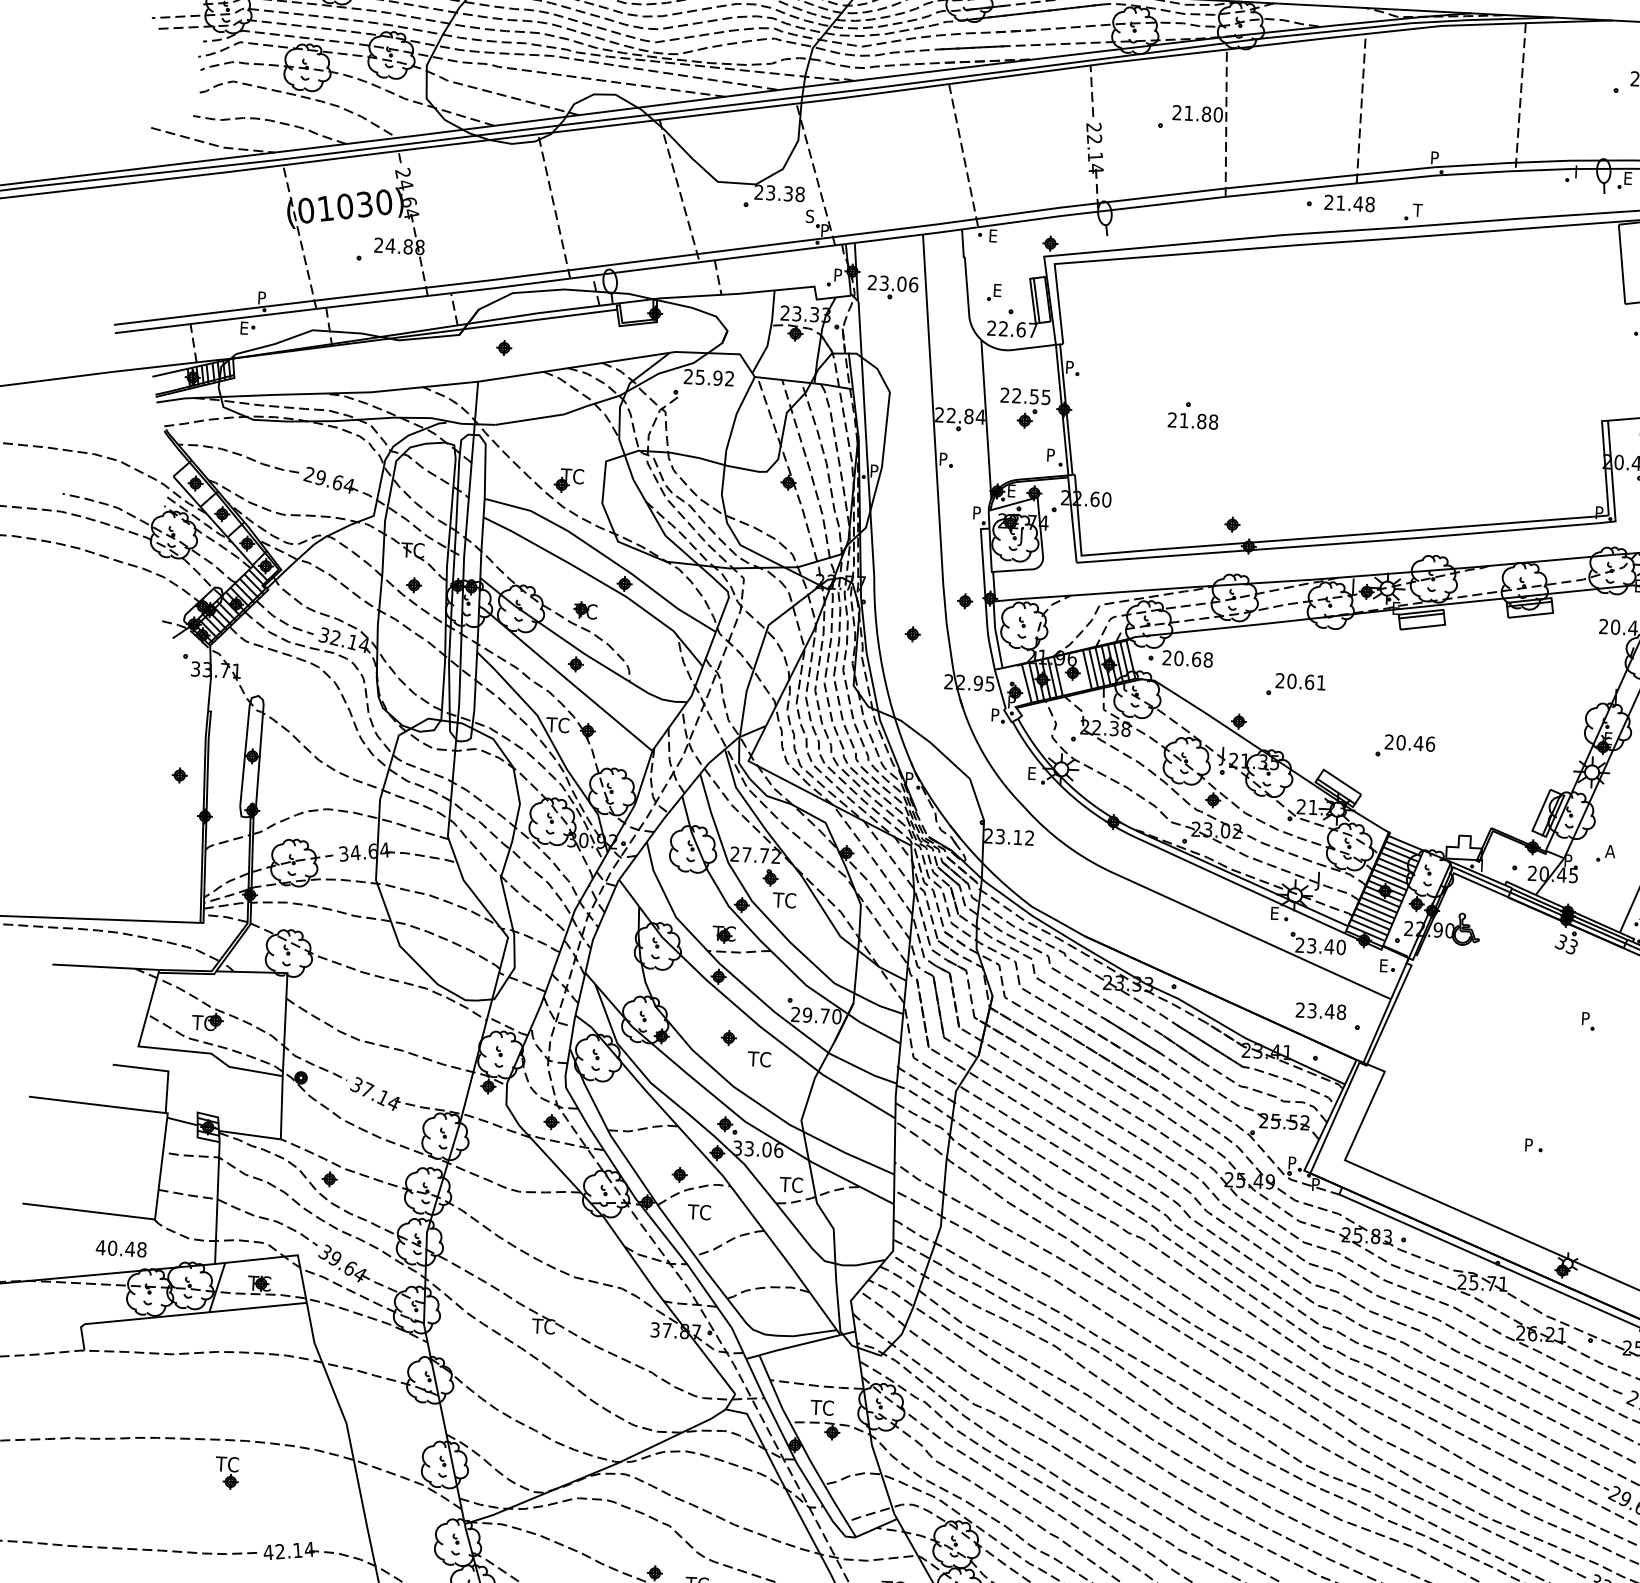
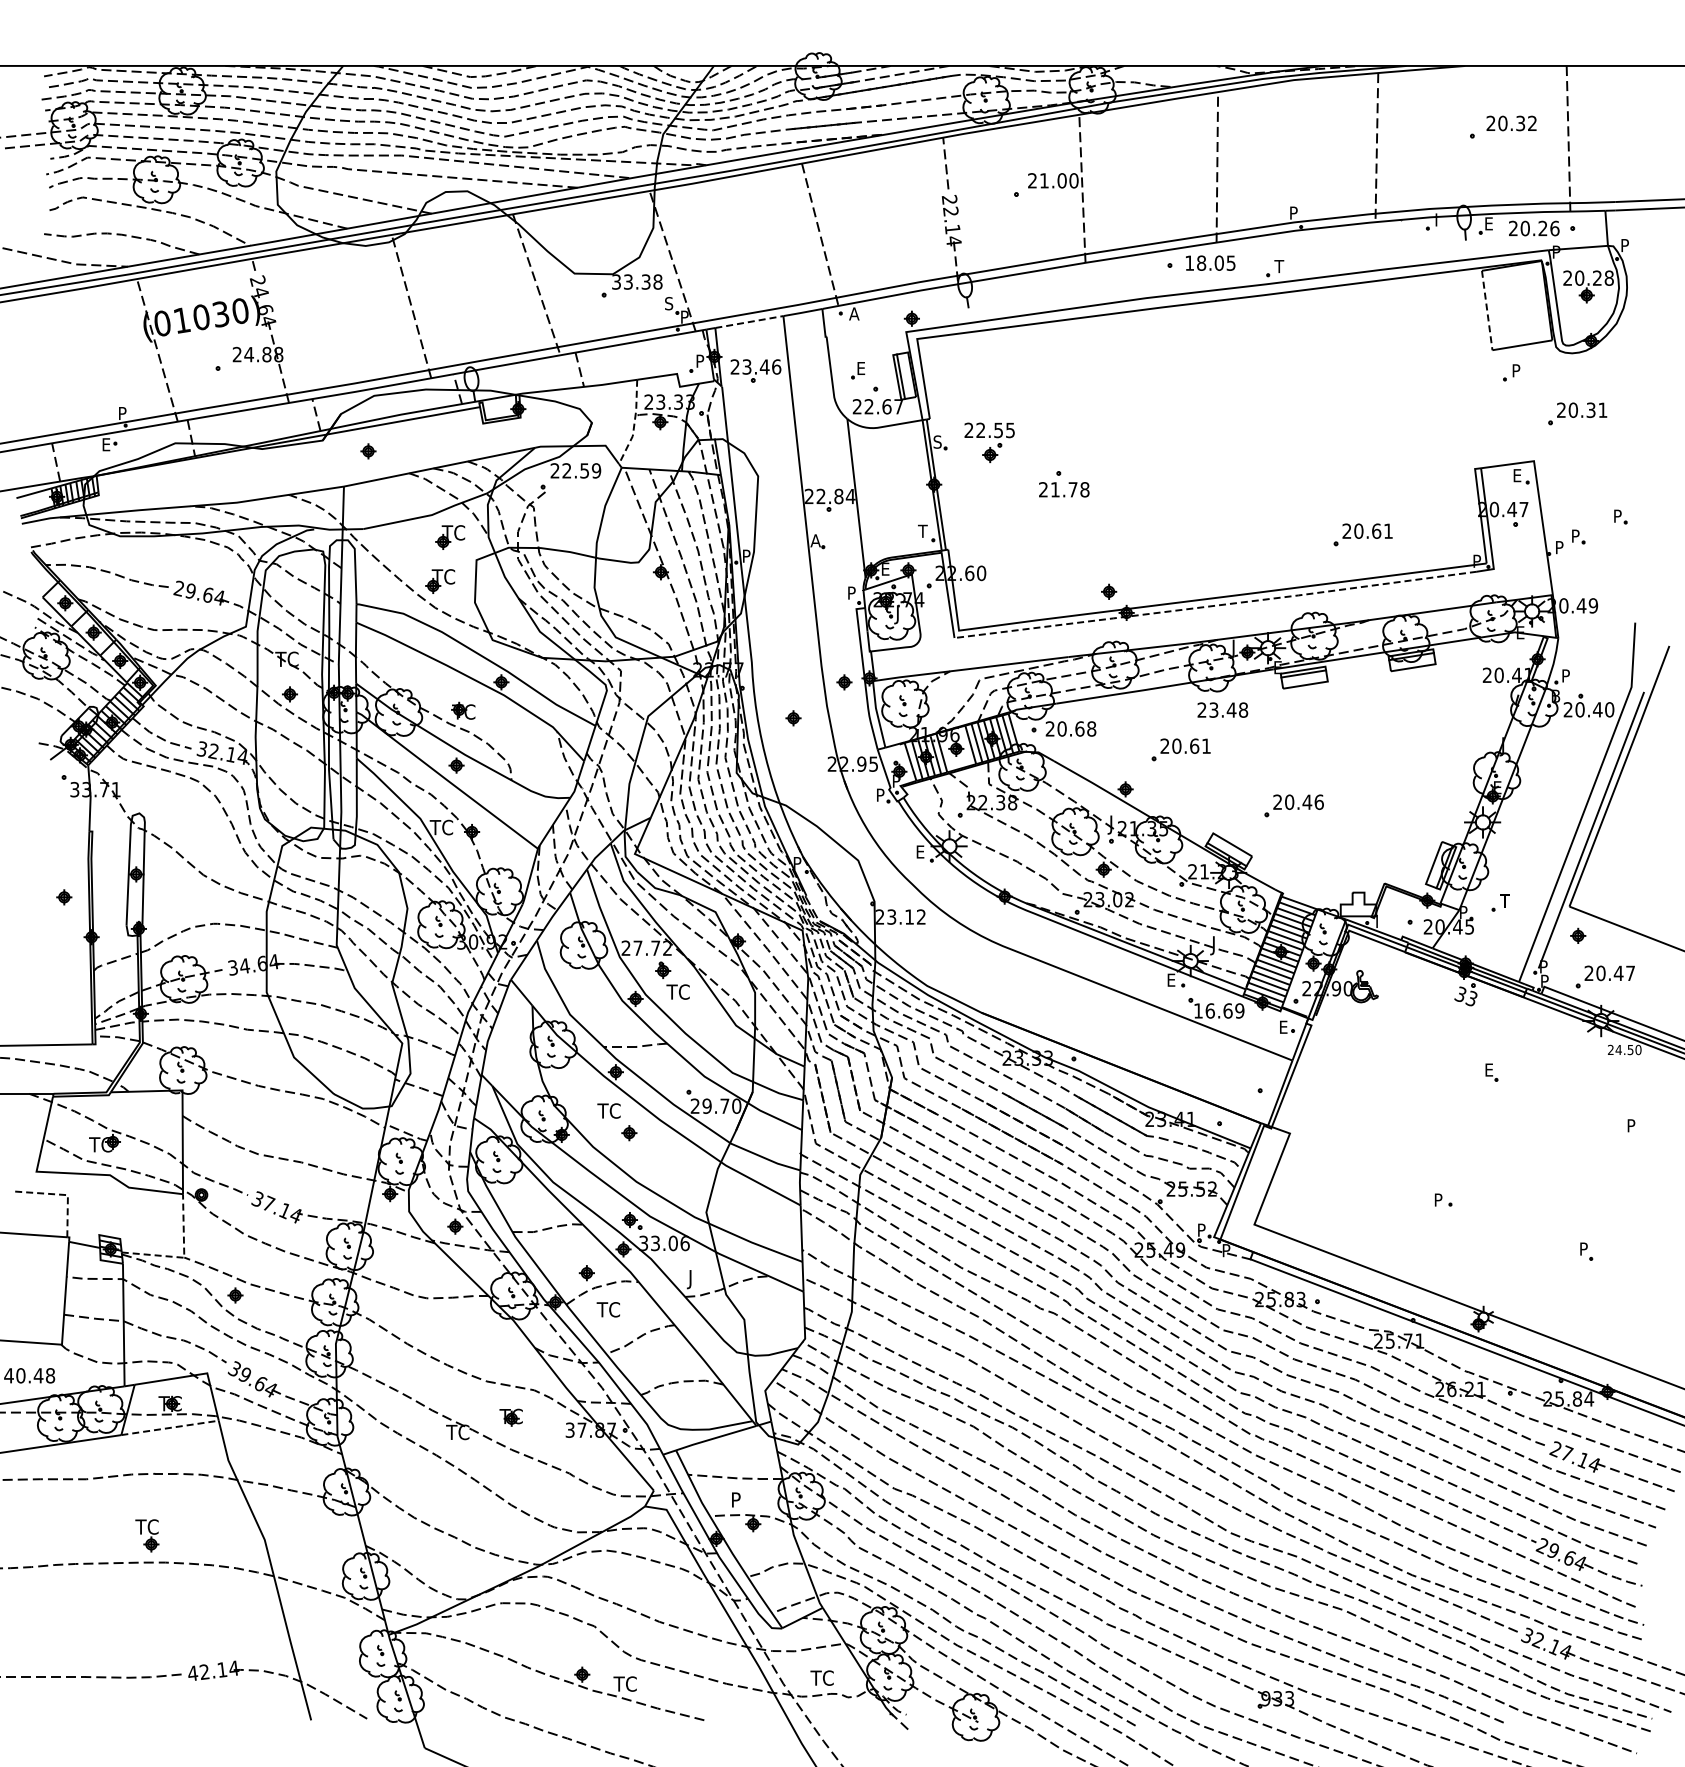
text: (1205, 113) -> (1061, 180), 21.80 -> 21.00
text: (759, 191) -> (616, 281), 23.38 -> 33.38
text: (1349, 202) -> (1210, 262), 21.48 -> 18.05
text: (993, 235) -> (854, 313), E -> A
line: (889, 239) -> (749, 322), solid -> dashed
line: (1622, 265) -> (1487, 311), solid -> dashed
text: (901, 283) -> (764, 366), 23.06 -> 23.46
line: (769, 334) -> (634, 424), solid -> dashed
text: (1069, 366) -> (937, 441), P -> S
text: (714, 377) -> (581, 470), 25.92 -> 22.59
part: (1024, 408) -> (989, 442), moved
text: (1201, 421) -> (1072, 489), 21.88 -> 21.78
part: (581, 437) -> (450, 537), added
text: (1050, 454) -> (922, 530), P -> T
text: (943, 458) -> (815, 540), P -> A
part: (1486, 480) -> (1362, 534), added
line: (1337, 543) -> (1215, 605), solid -> dashed
text: (1610, 851) -> (1505, 900), A -> T
part: (723, 934) -> (510, 1417), moved
text: (1321, 945) -> (1219, 1010), 23.40 -> 16.69
text: (1320, 1010) -> (1222, 709), moved
text: (1587, 1018) -> (1490, 1069), P -> E
text: (758, 1058) -> (608, 1110), moved
line: (162, 1070) -> (61, 1194), solid -> dashed
line: (281, 1139) -> (184, 1257), solid -> dashed
text: (790, 1186) -> (698, 1279), TC -> J
line: (258, 1307) -> (170, 1427), solid -> dashed
text: (821, 1407) -> (741, 1499), TC -> P
part: (227, 1472) -> (147, 1535), moved

